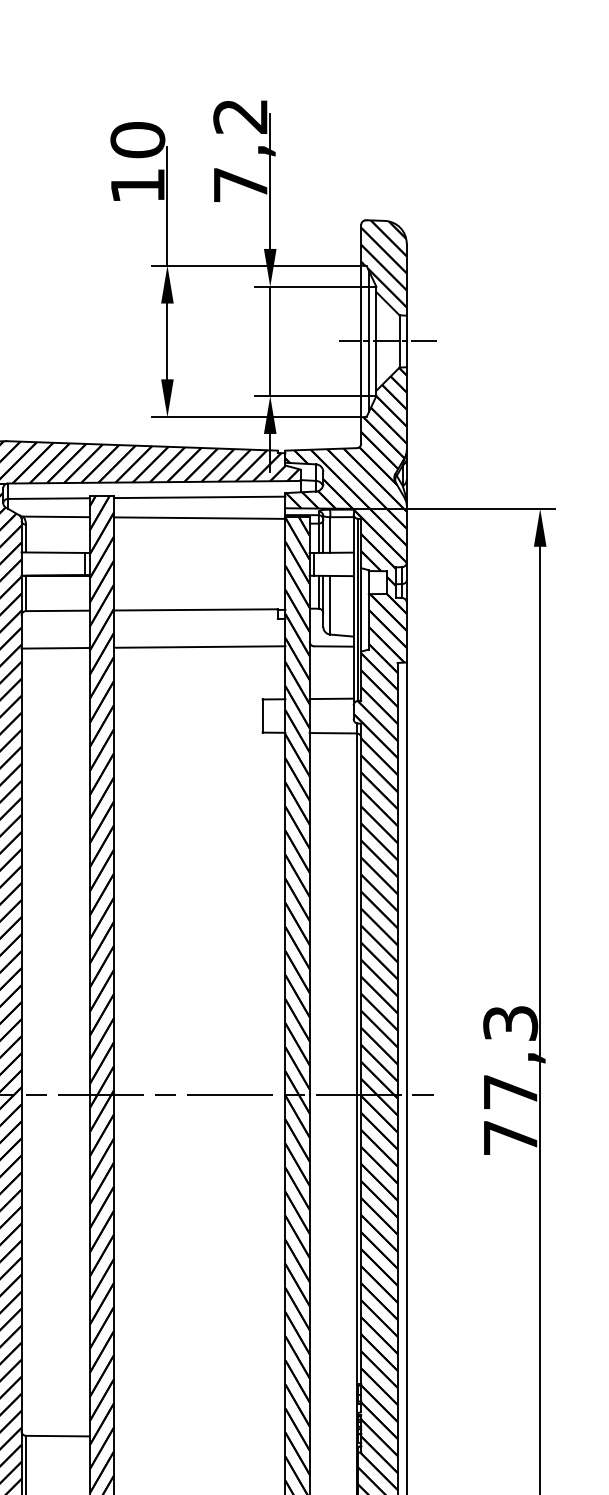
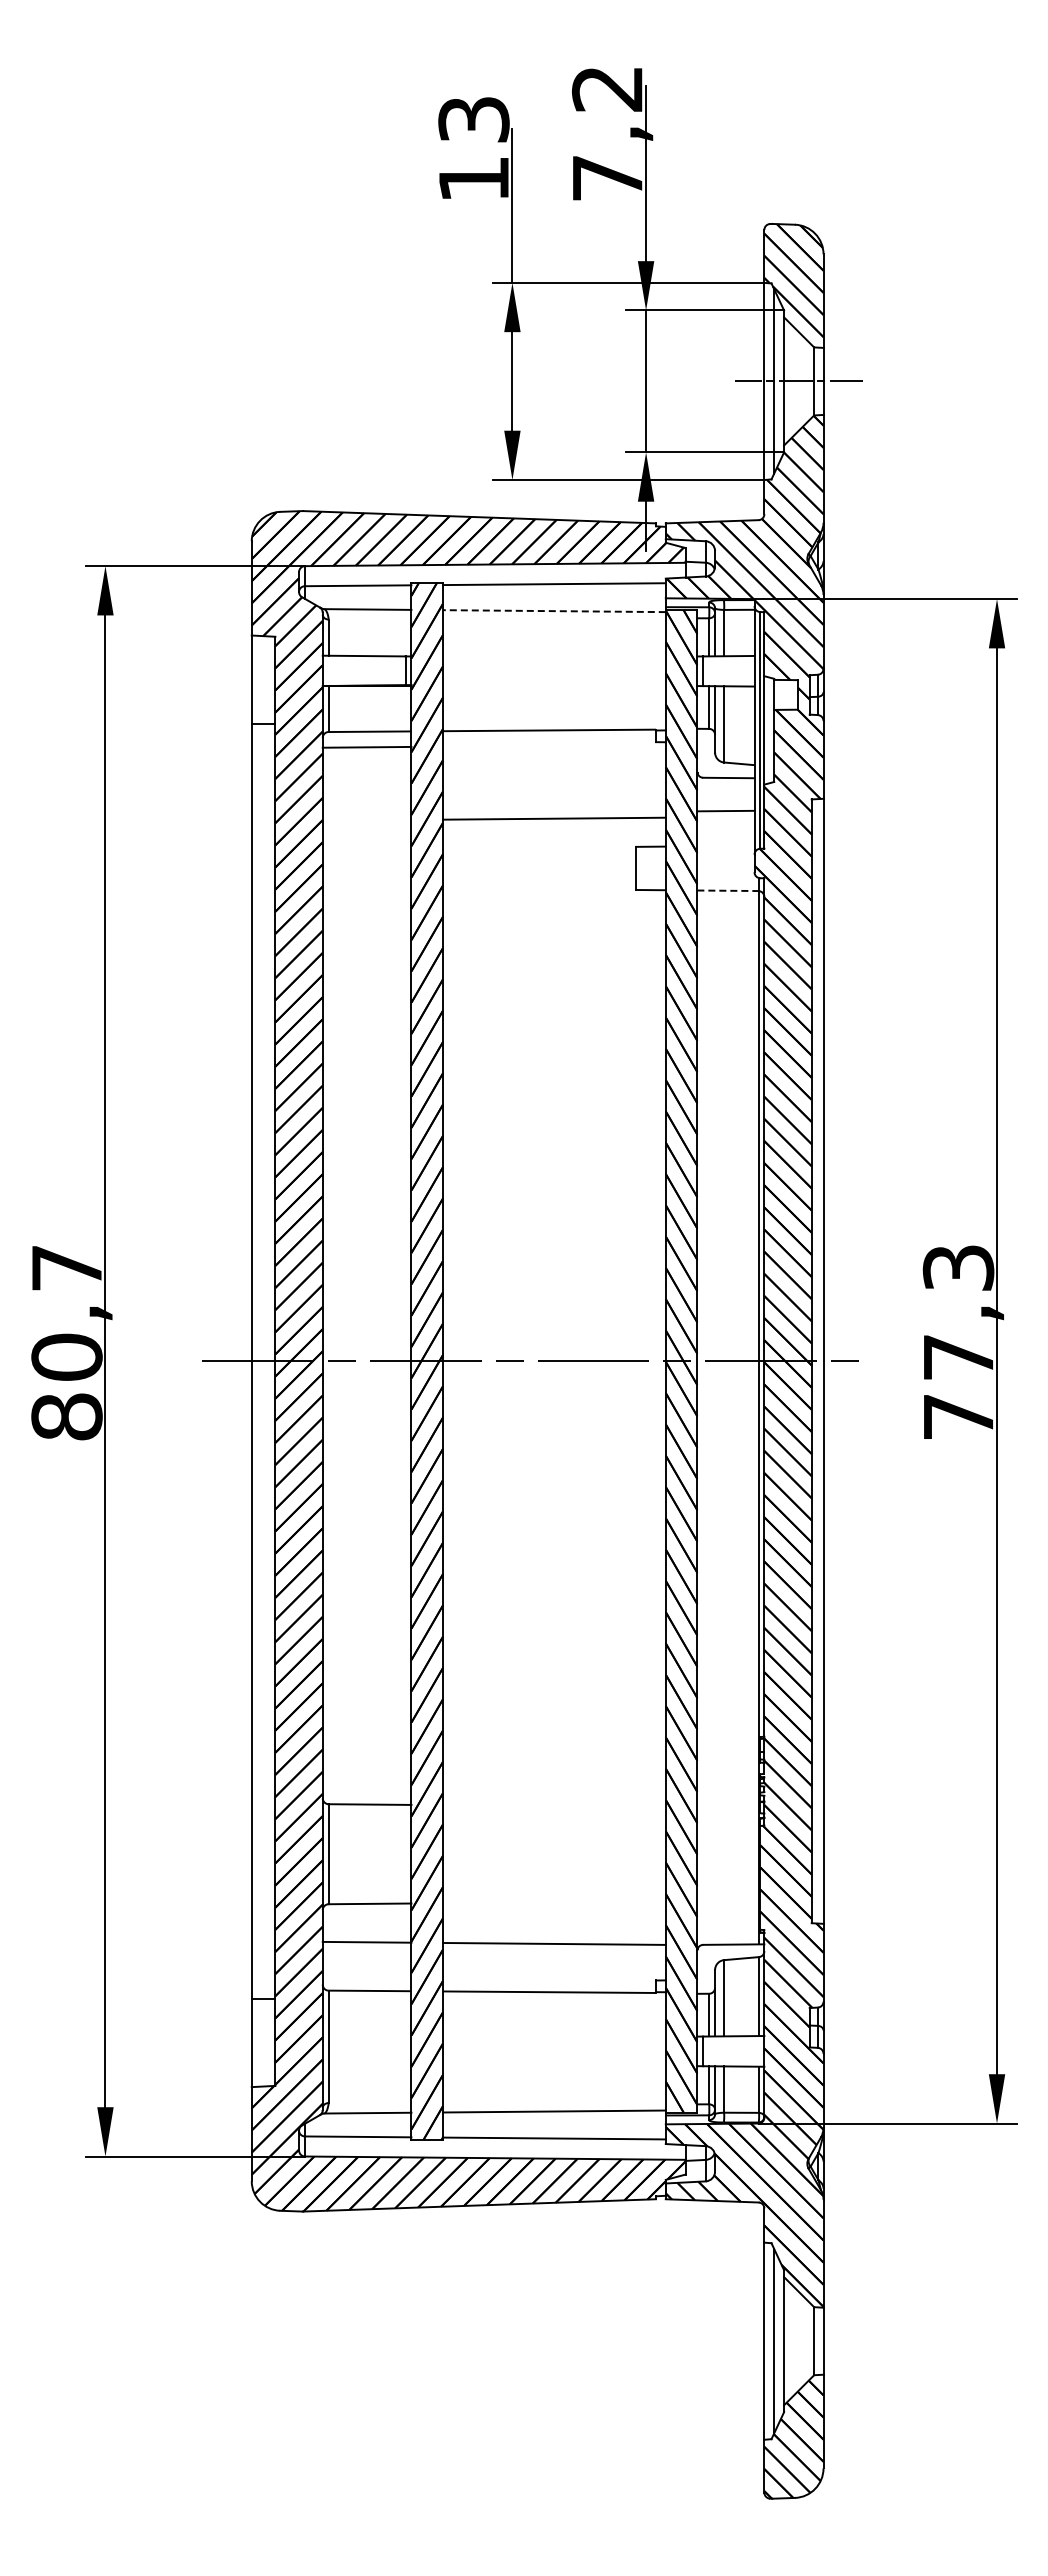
text: (137, 139) -> (473, 119), 10 -> 13
line: (199, 518) -> (553, 611), solid -> dashed
line: (199, 646) -> (554, 818), moved
line: (55, 647) -> (366, 746), moved
line: (331, 698) -> (725, 810), moved
line: (332, 733) -> (727, 890), solid -> dashed

